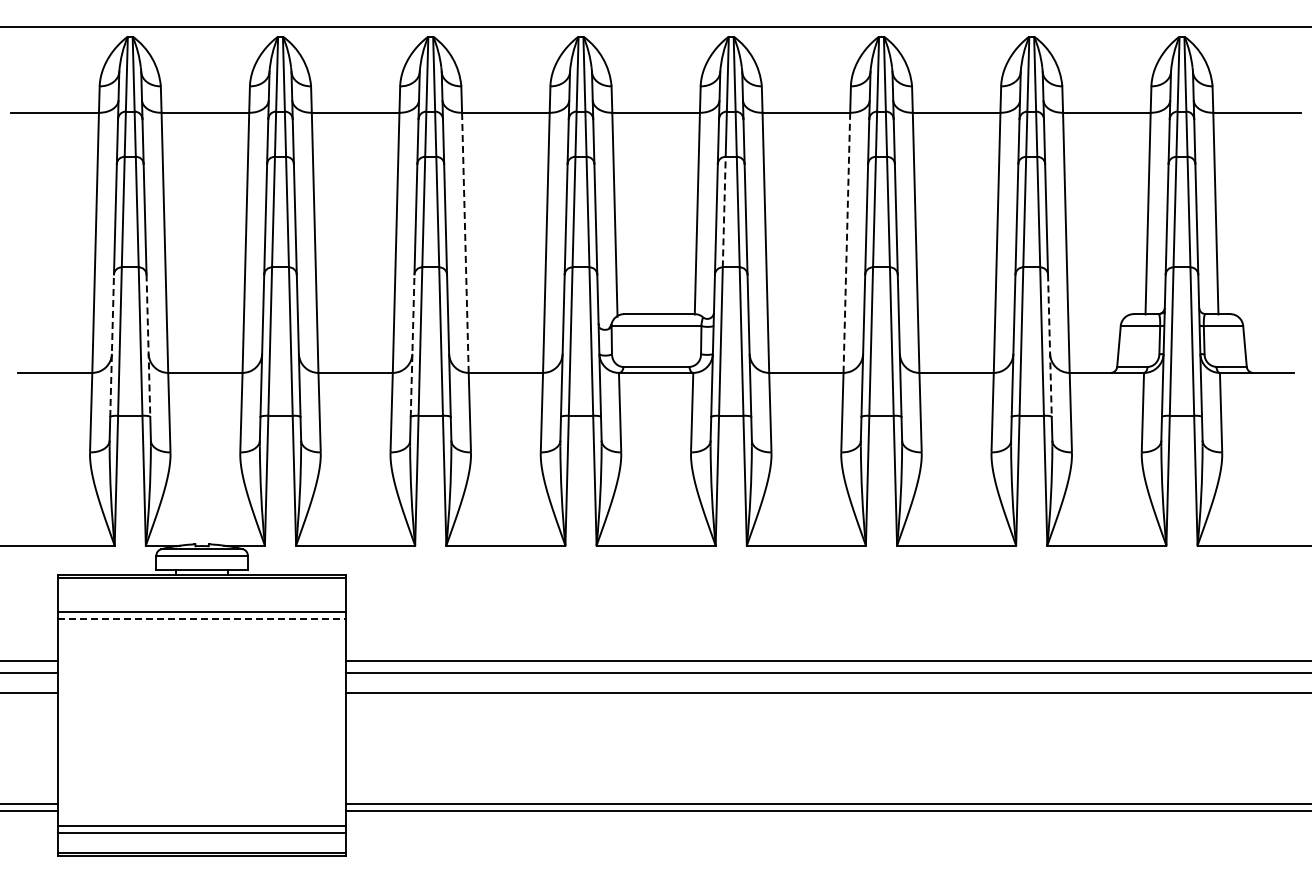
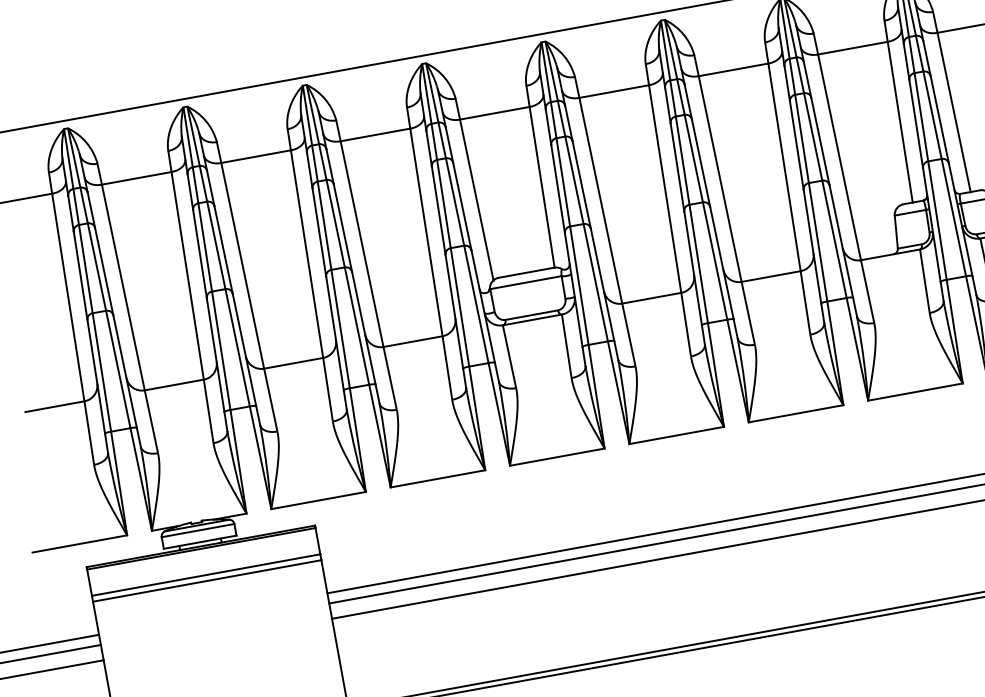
line: (724, 211) -> (563, 181), dashed -> solid
line: (465, 242) -> (362, 243), dashed -> solid
line: (846, 243) -> (664, 189), dashed -> solid
line: (112, 345) -> (96, 376), dashed -> solid
line: (412, 345) -> (334, 333), dashed -> solid
line: (148, 346) -> (125, 372), dashed -> solid
line: (1049, 346) -> (841, 242), dashed -> solid
line: (202, 618) -> (207, 580), dashed -> solid

